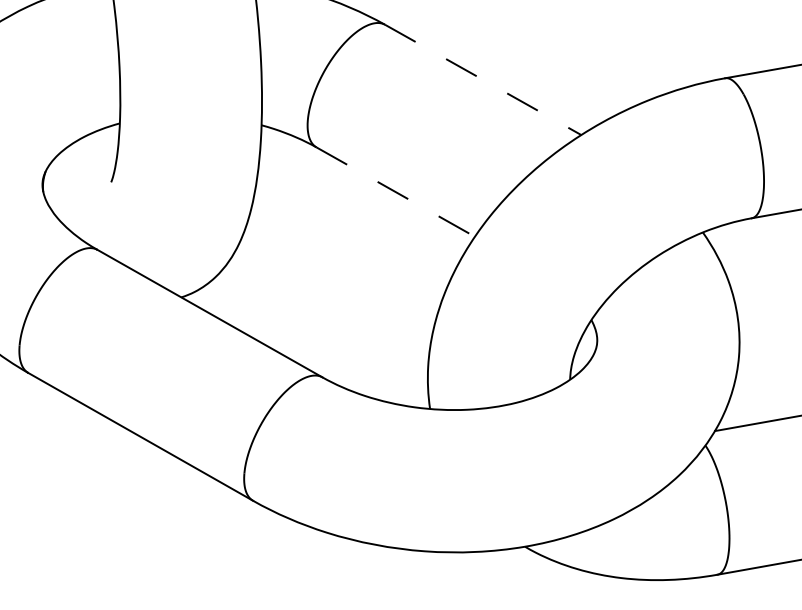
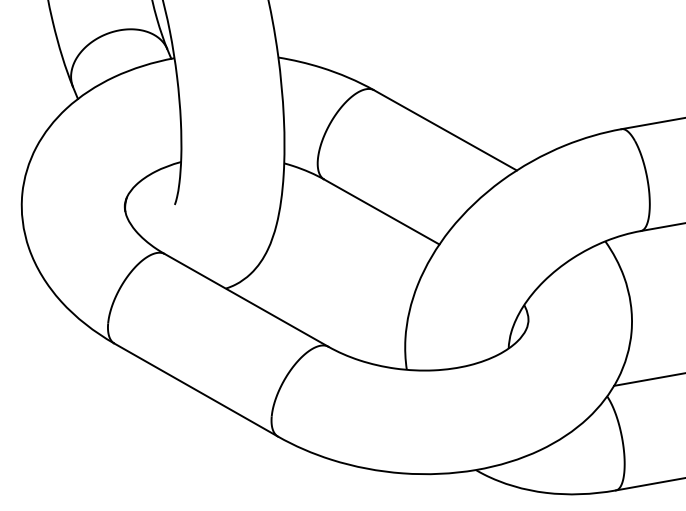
line: (483, 80) -> (445, 130), dashed -> solid
line: (396, 192) -> (382, 212), dashed -> solid

